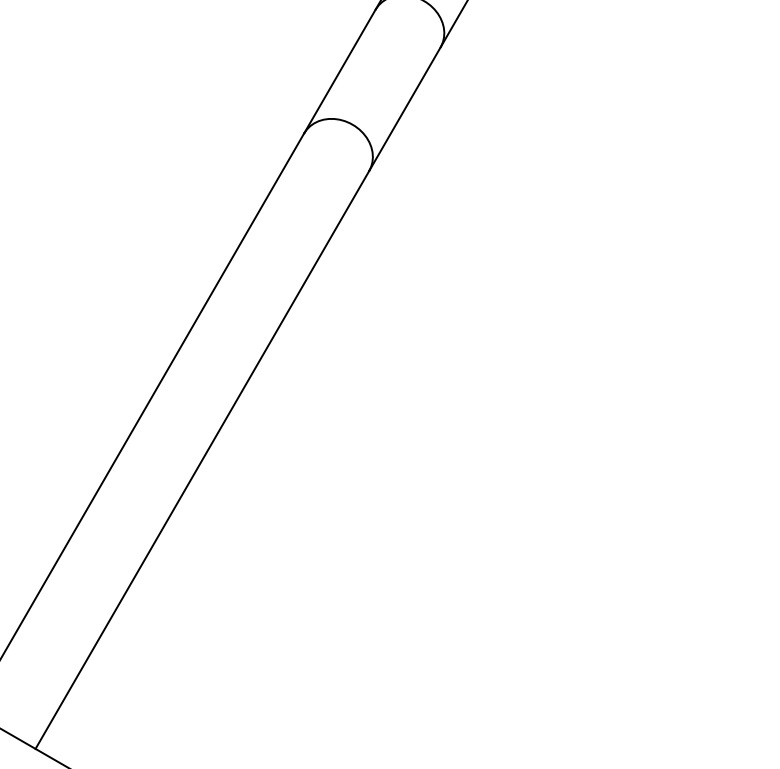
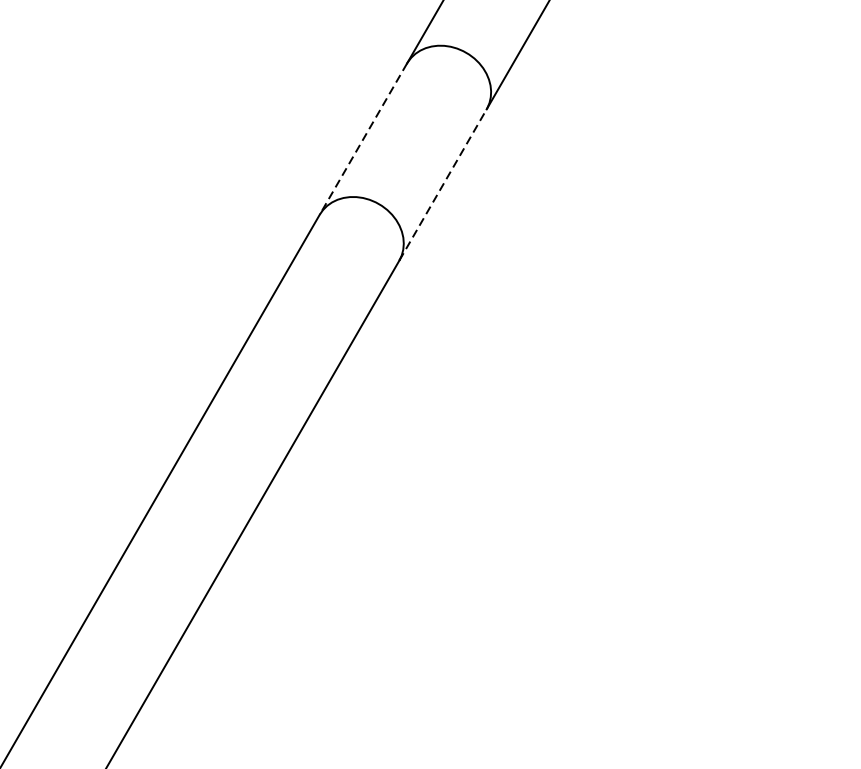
line: (339, 71) -> (362, 139), solid -> dashed
line: (405, 108) -> (443, 184), solid -> dashed

